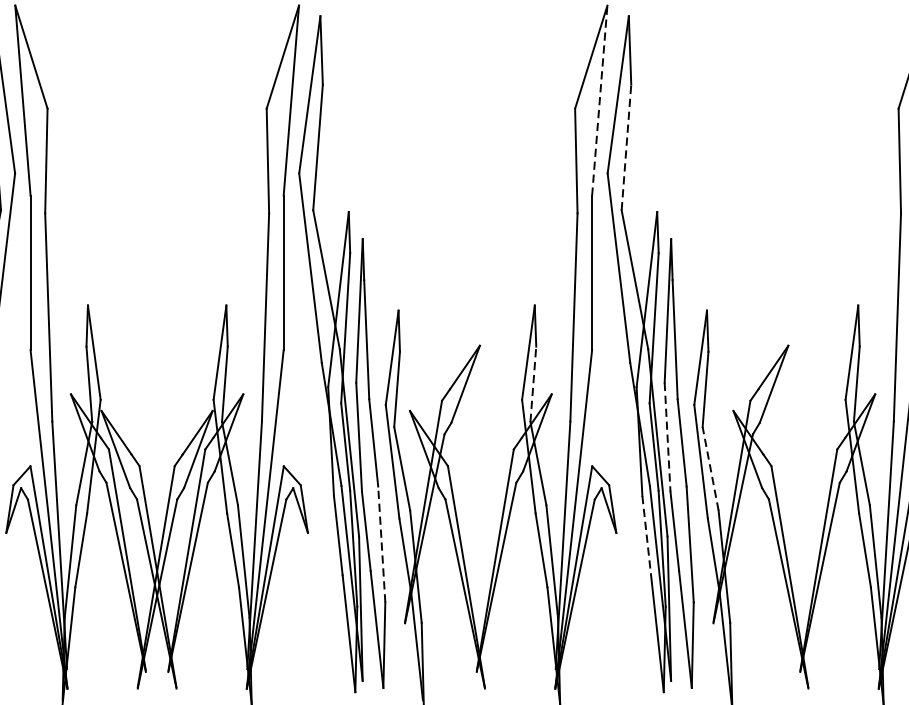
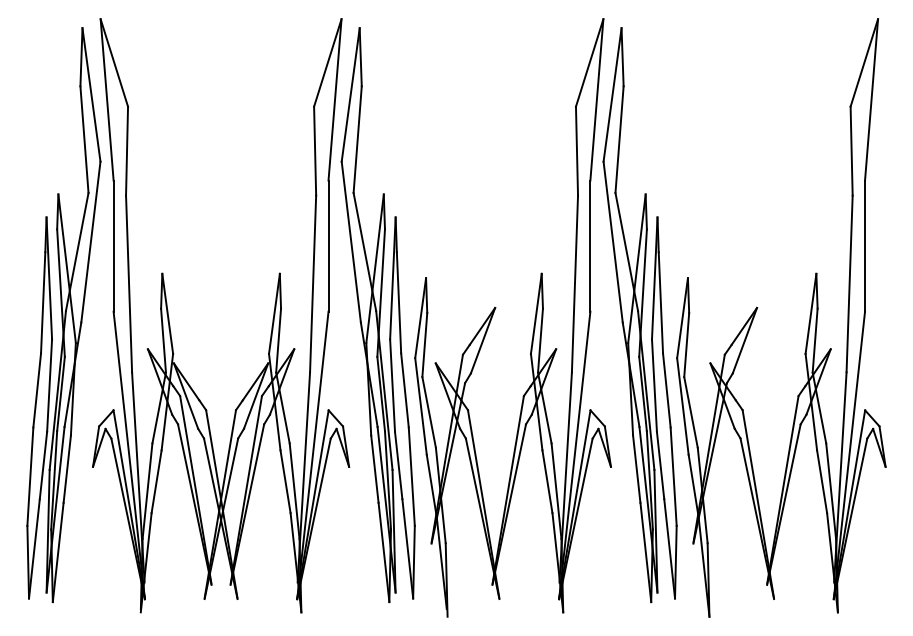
line: (599, 100) -> (596, 99), dashed -> solid
line: (626, 147) -> (619, 139), dashed -> solid
line: (533, 384) -> (540, 340), dashed -> solid
line: (667, 438) -> (654, 386), dashed -> solid
line: (710, 467) -> (690, 411), dashed -> solid
line: (646, 535) -> (636, 469), dashed -> solid
line: (381, 544) -> (411, 476), dashed -> solid

